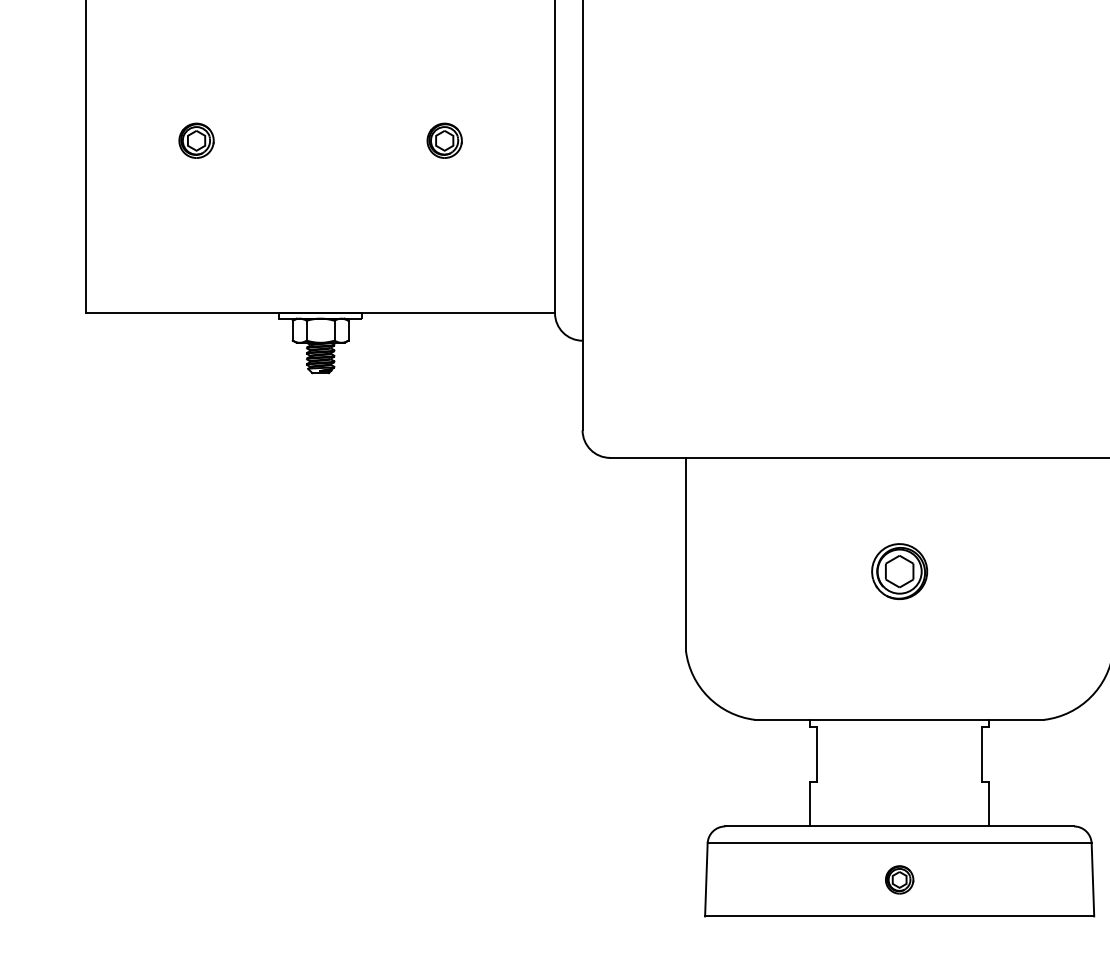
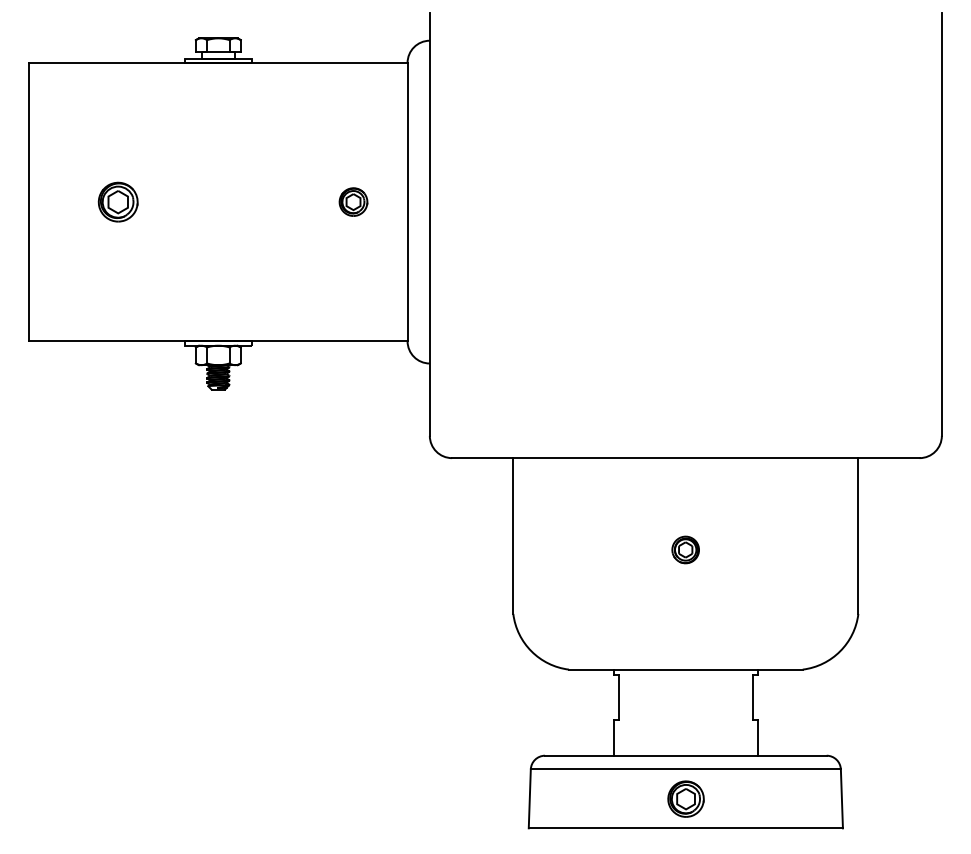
part: (195, 140) -> (117, 201), size x1.4
part: (444, 140) -> (353, 201), moved
part: (899, 571) -> (685, 549), size x0.6
part: (899, 879) -> (685, 798), size x1.6

